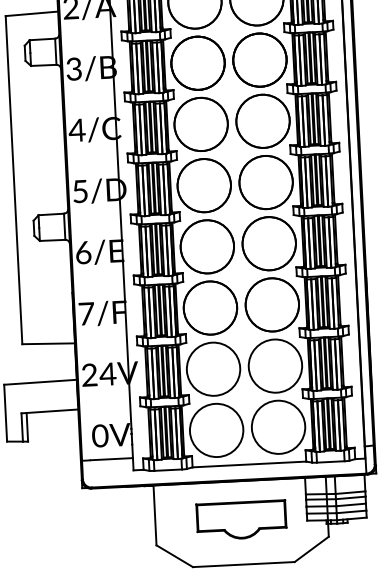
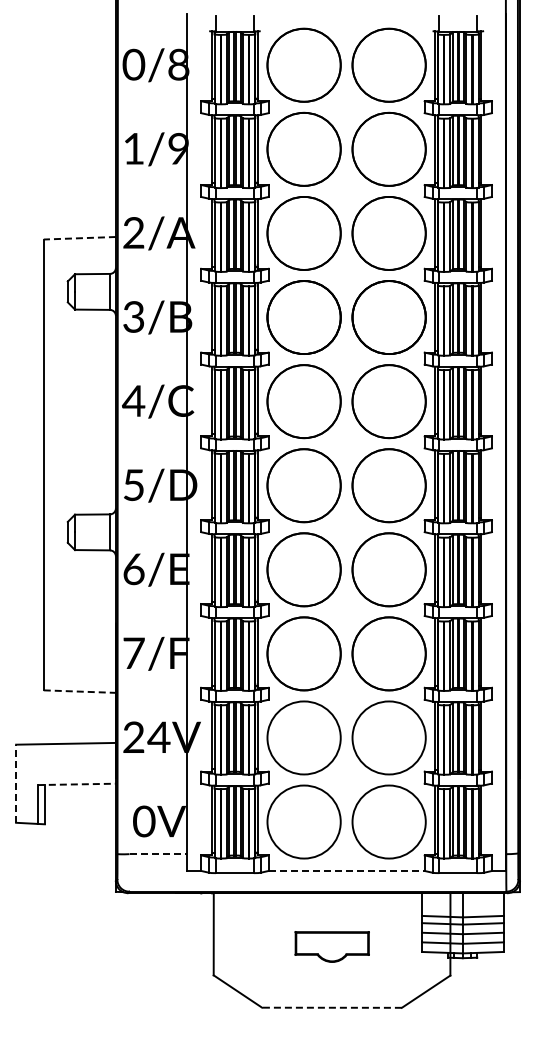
line: (31, 14) -> (79, 238), solid -> dashed
line: (49, 343) -> (80, 691), solid -> dashed
line: (50, 411) -> (77, 784), solid -> dashed
line: (5, 412) -> (16, 783), solid -> dashed
line: (111, 459) -> (158, 854), solid -> dashed
line: (250, 464) -> (347, 870), solid -> dashed
part: (241, 519) -> (332, 946), size x0.6
line: (244, 564) -> (332, 1007), solid -> dashed

